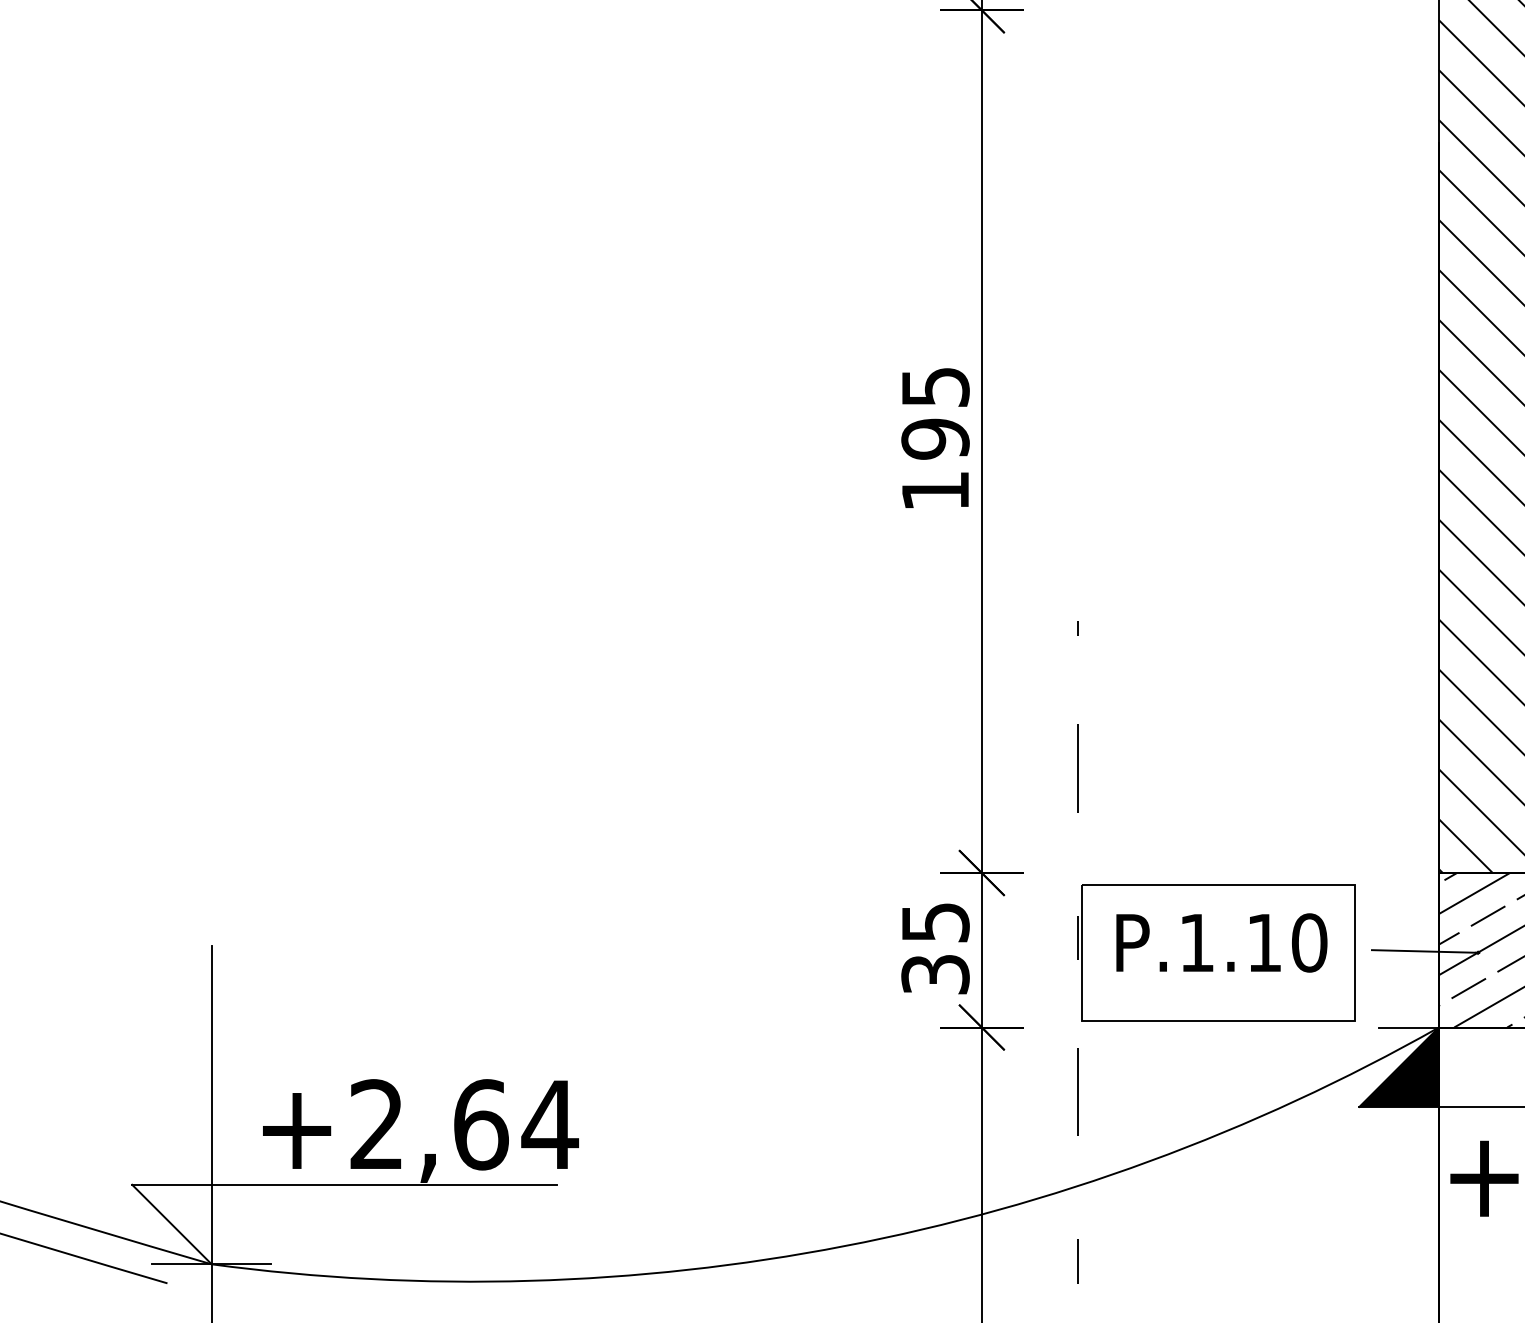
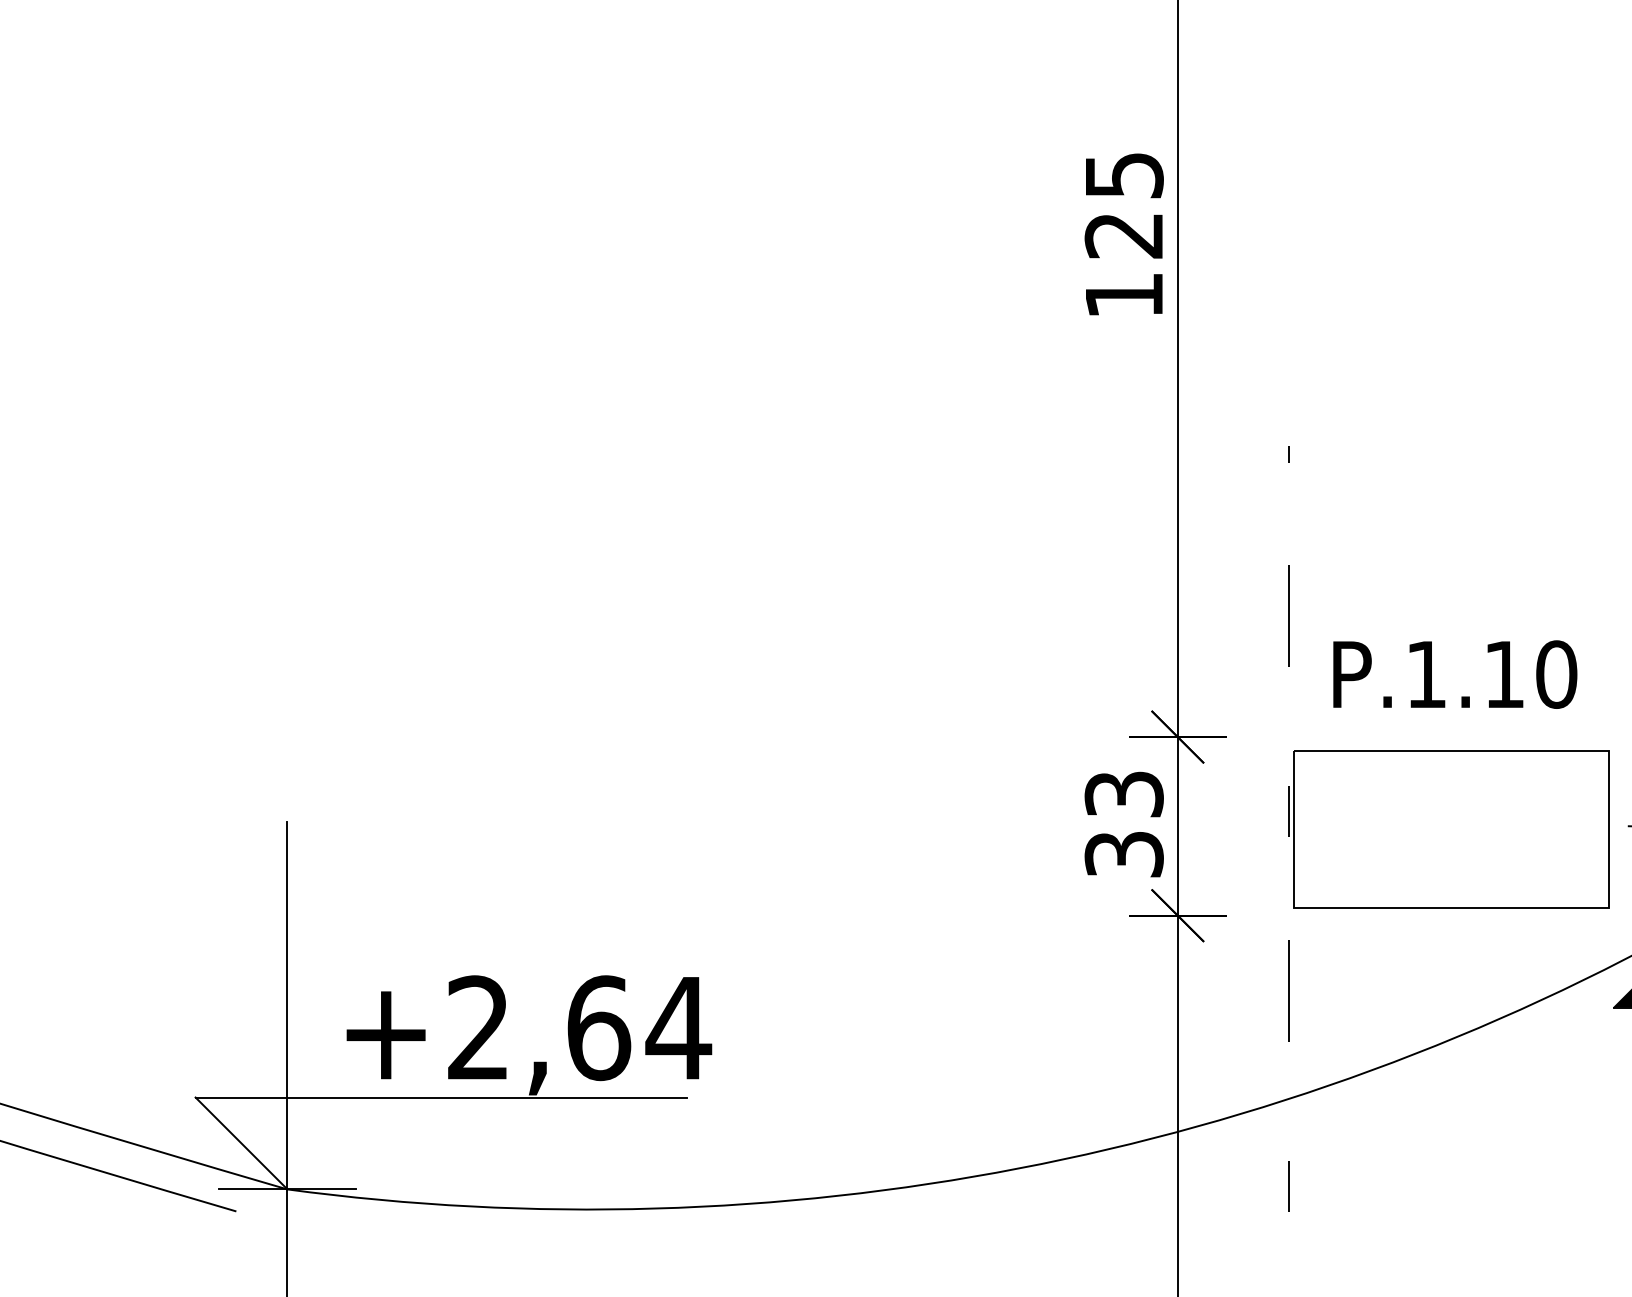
text: (935, 438) -> (1124, 234), 195 -> 125
text: (935, 922) -> (1124, 794), 35 -> 33
text: (1221, 942) -> (1454, 674), moved

